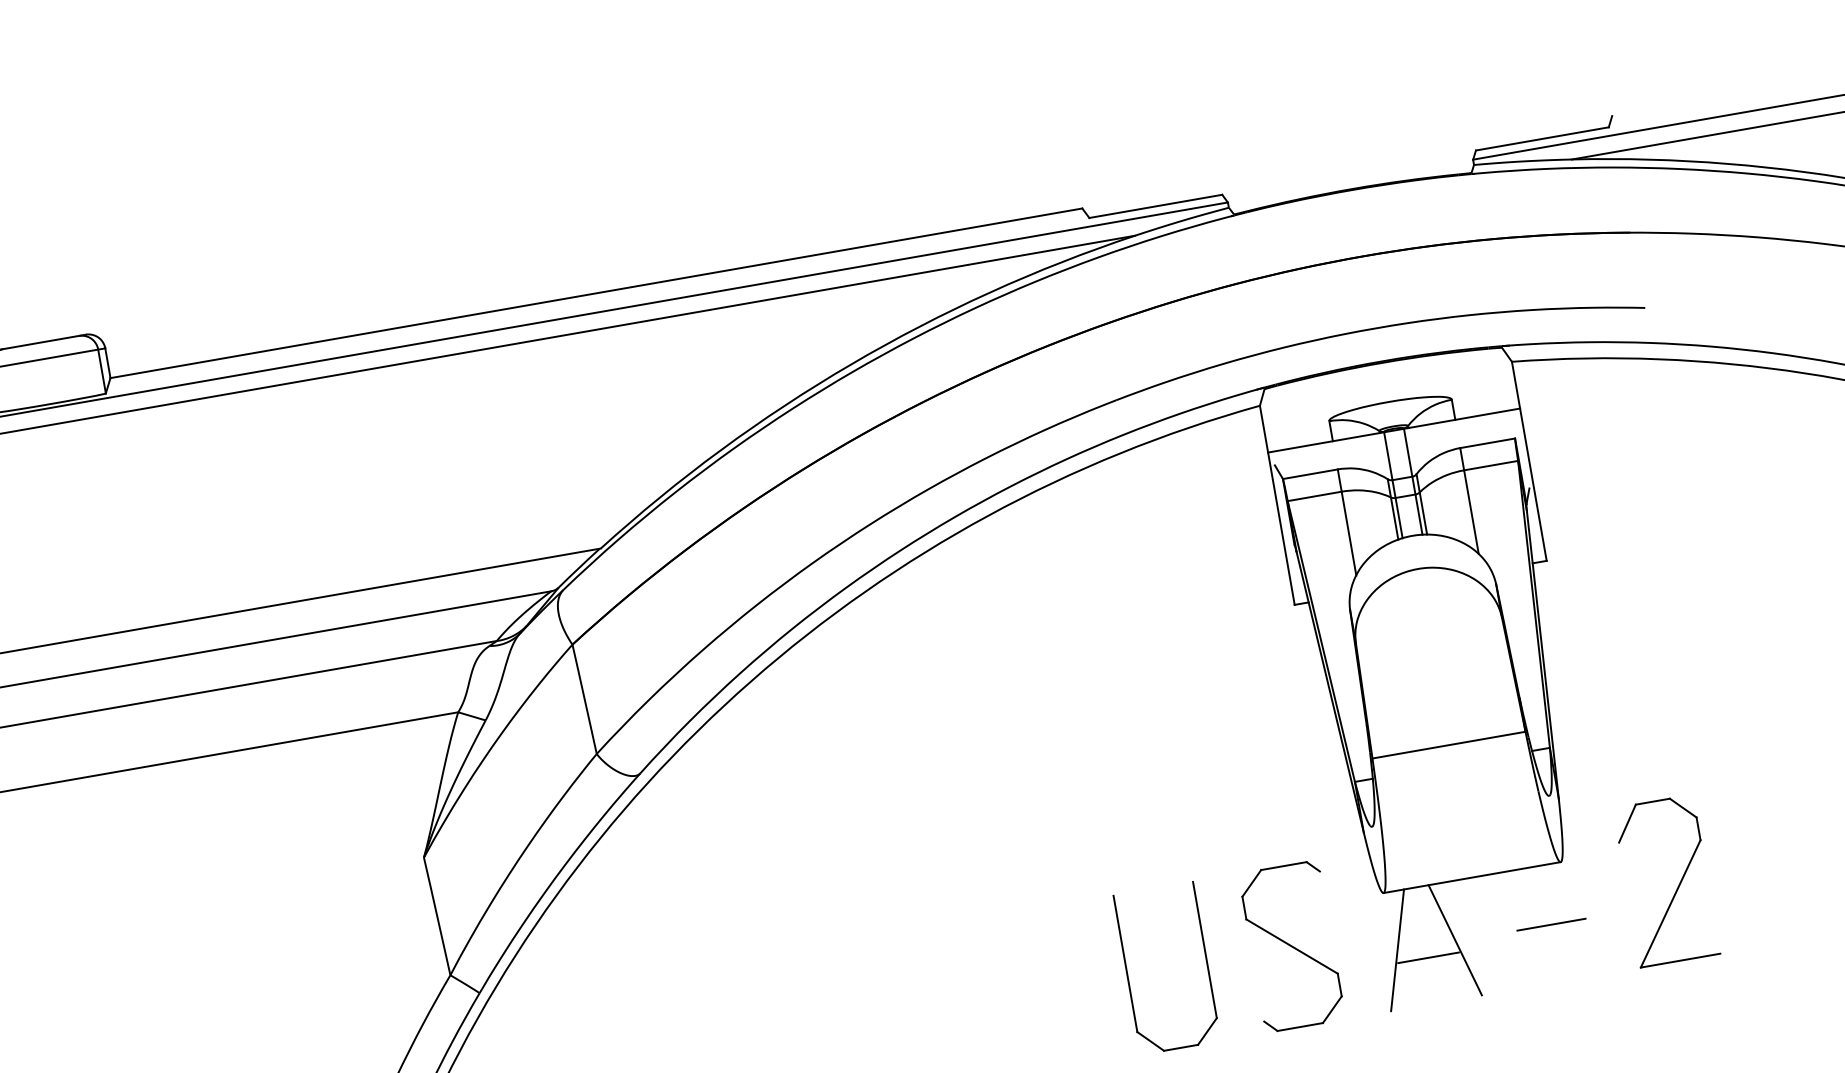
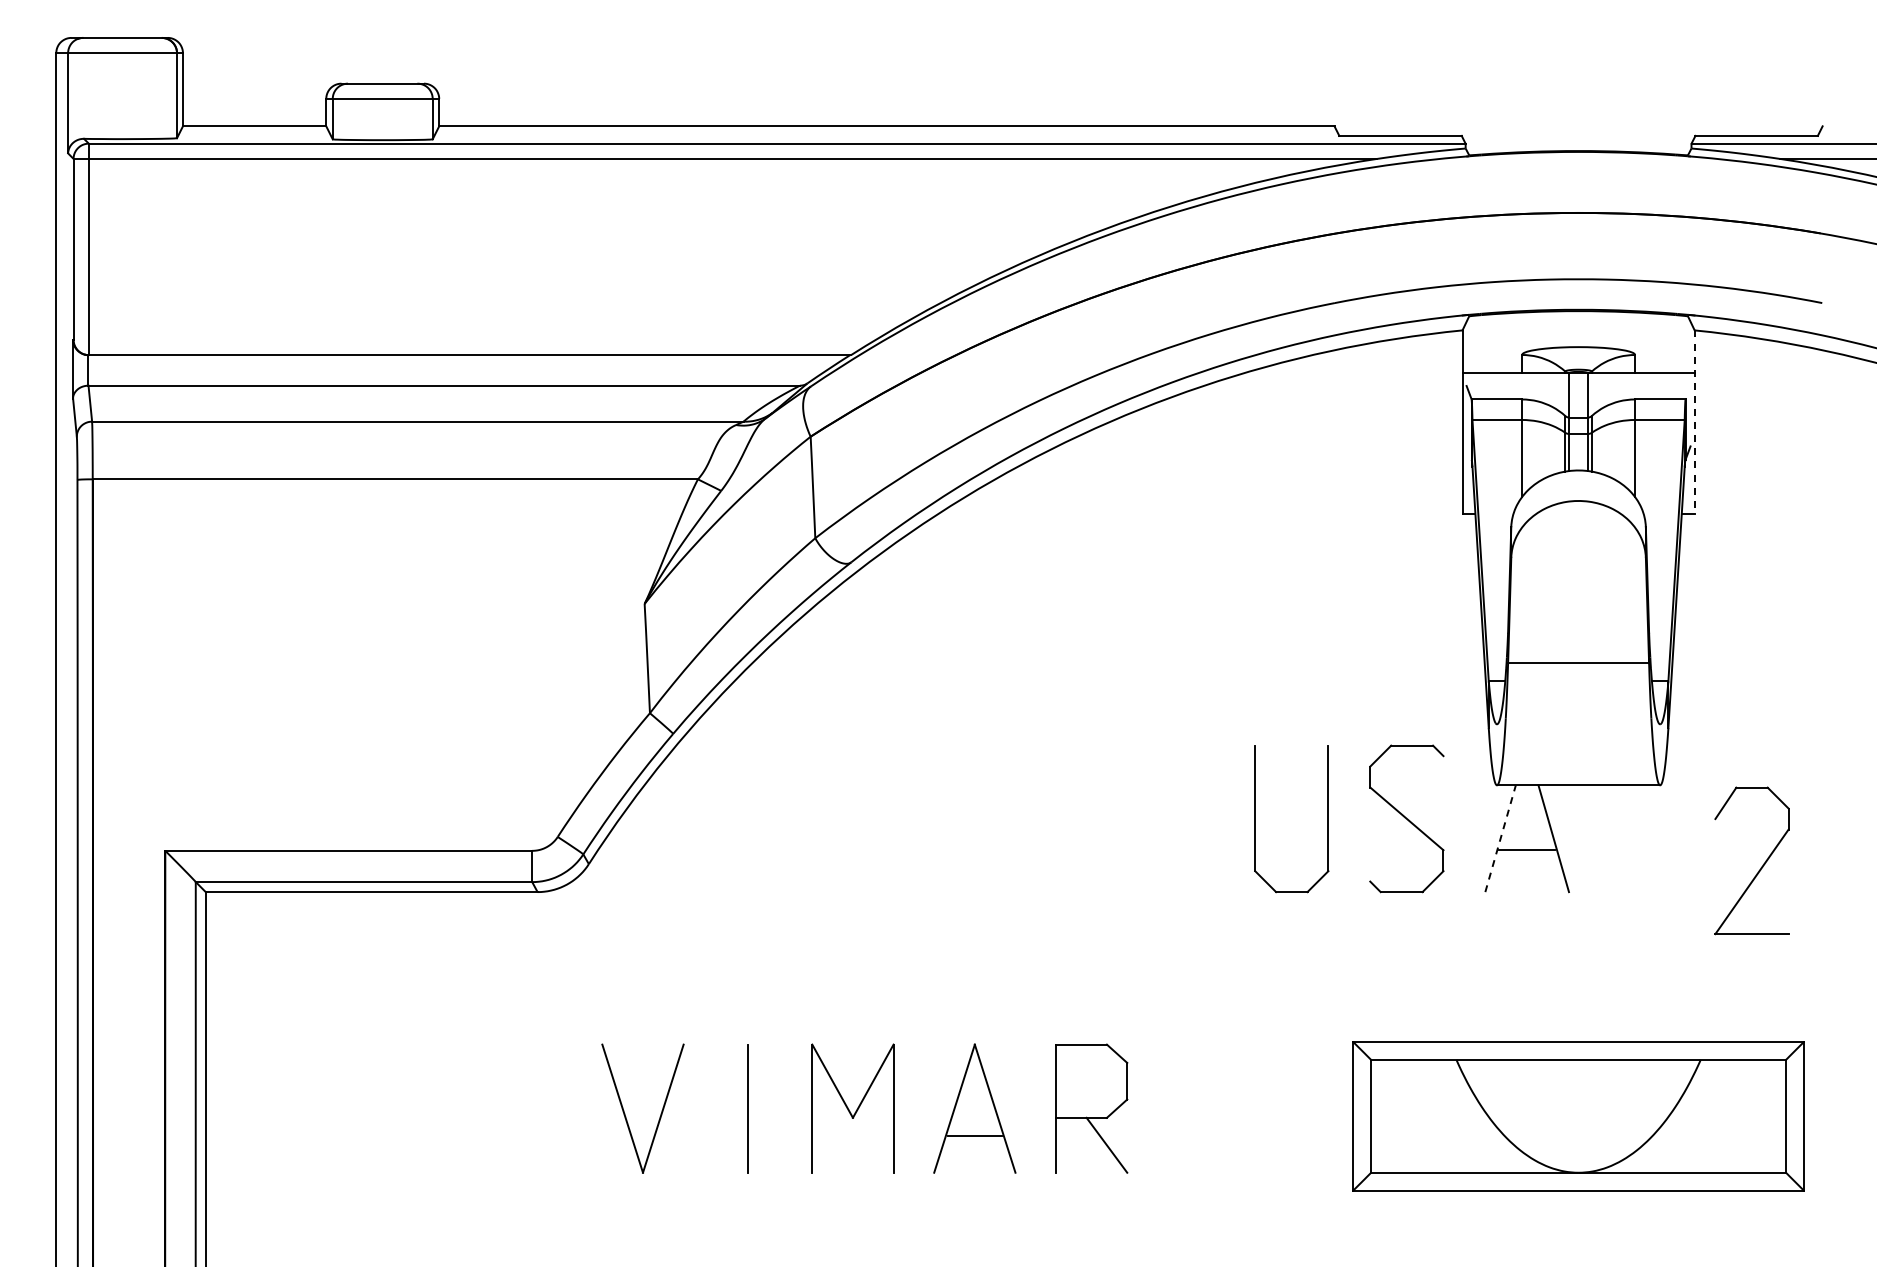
line: (1529, 461) -> (1694, 422), solid -> dashed
part: (1677, 886) -> (1760, 867), moved
line: (1550, 924) -> (1641, 839), removed
line: (1397, 950) -> (1500, 838), solid -> dashed

